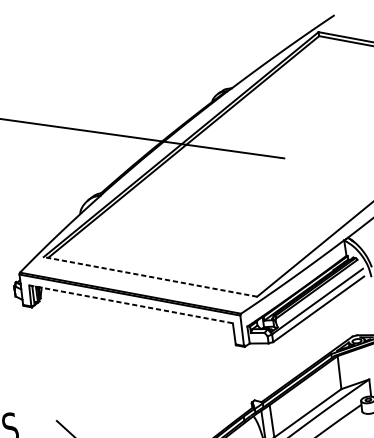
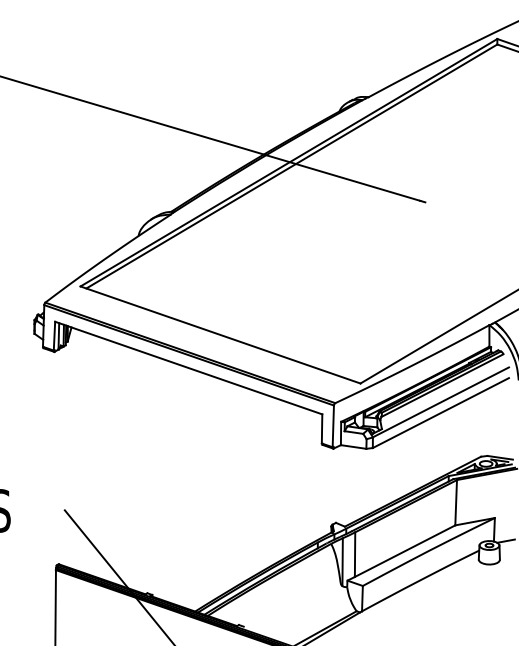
line: (150, 276) -> (220, 334), dashed -> solid
line: (131, 304) -> (189, 368), dashed -> solid

